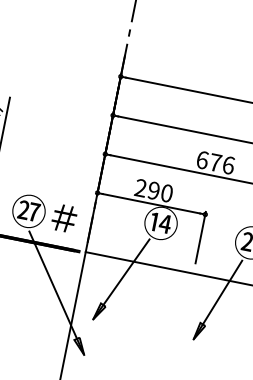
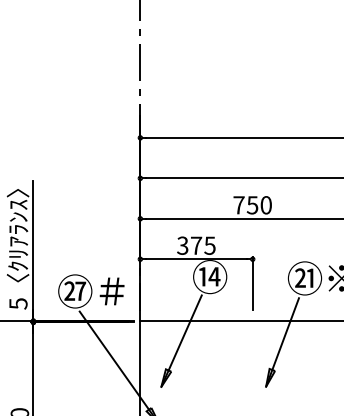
text: (215, 162) -> (252, 205), 676 -> 750
text: (154, 190) -> (196, 245), 290 -> 375

